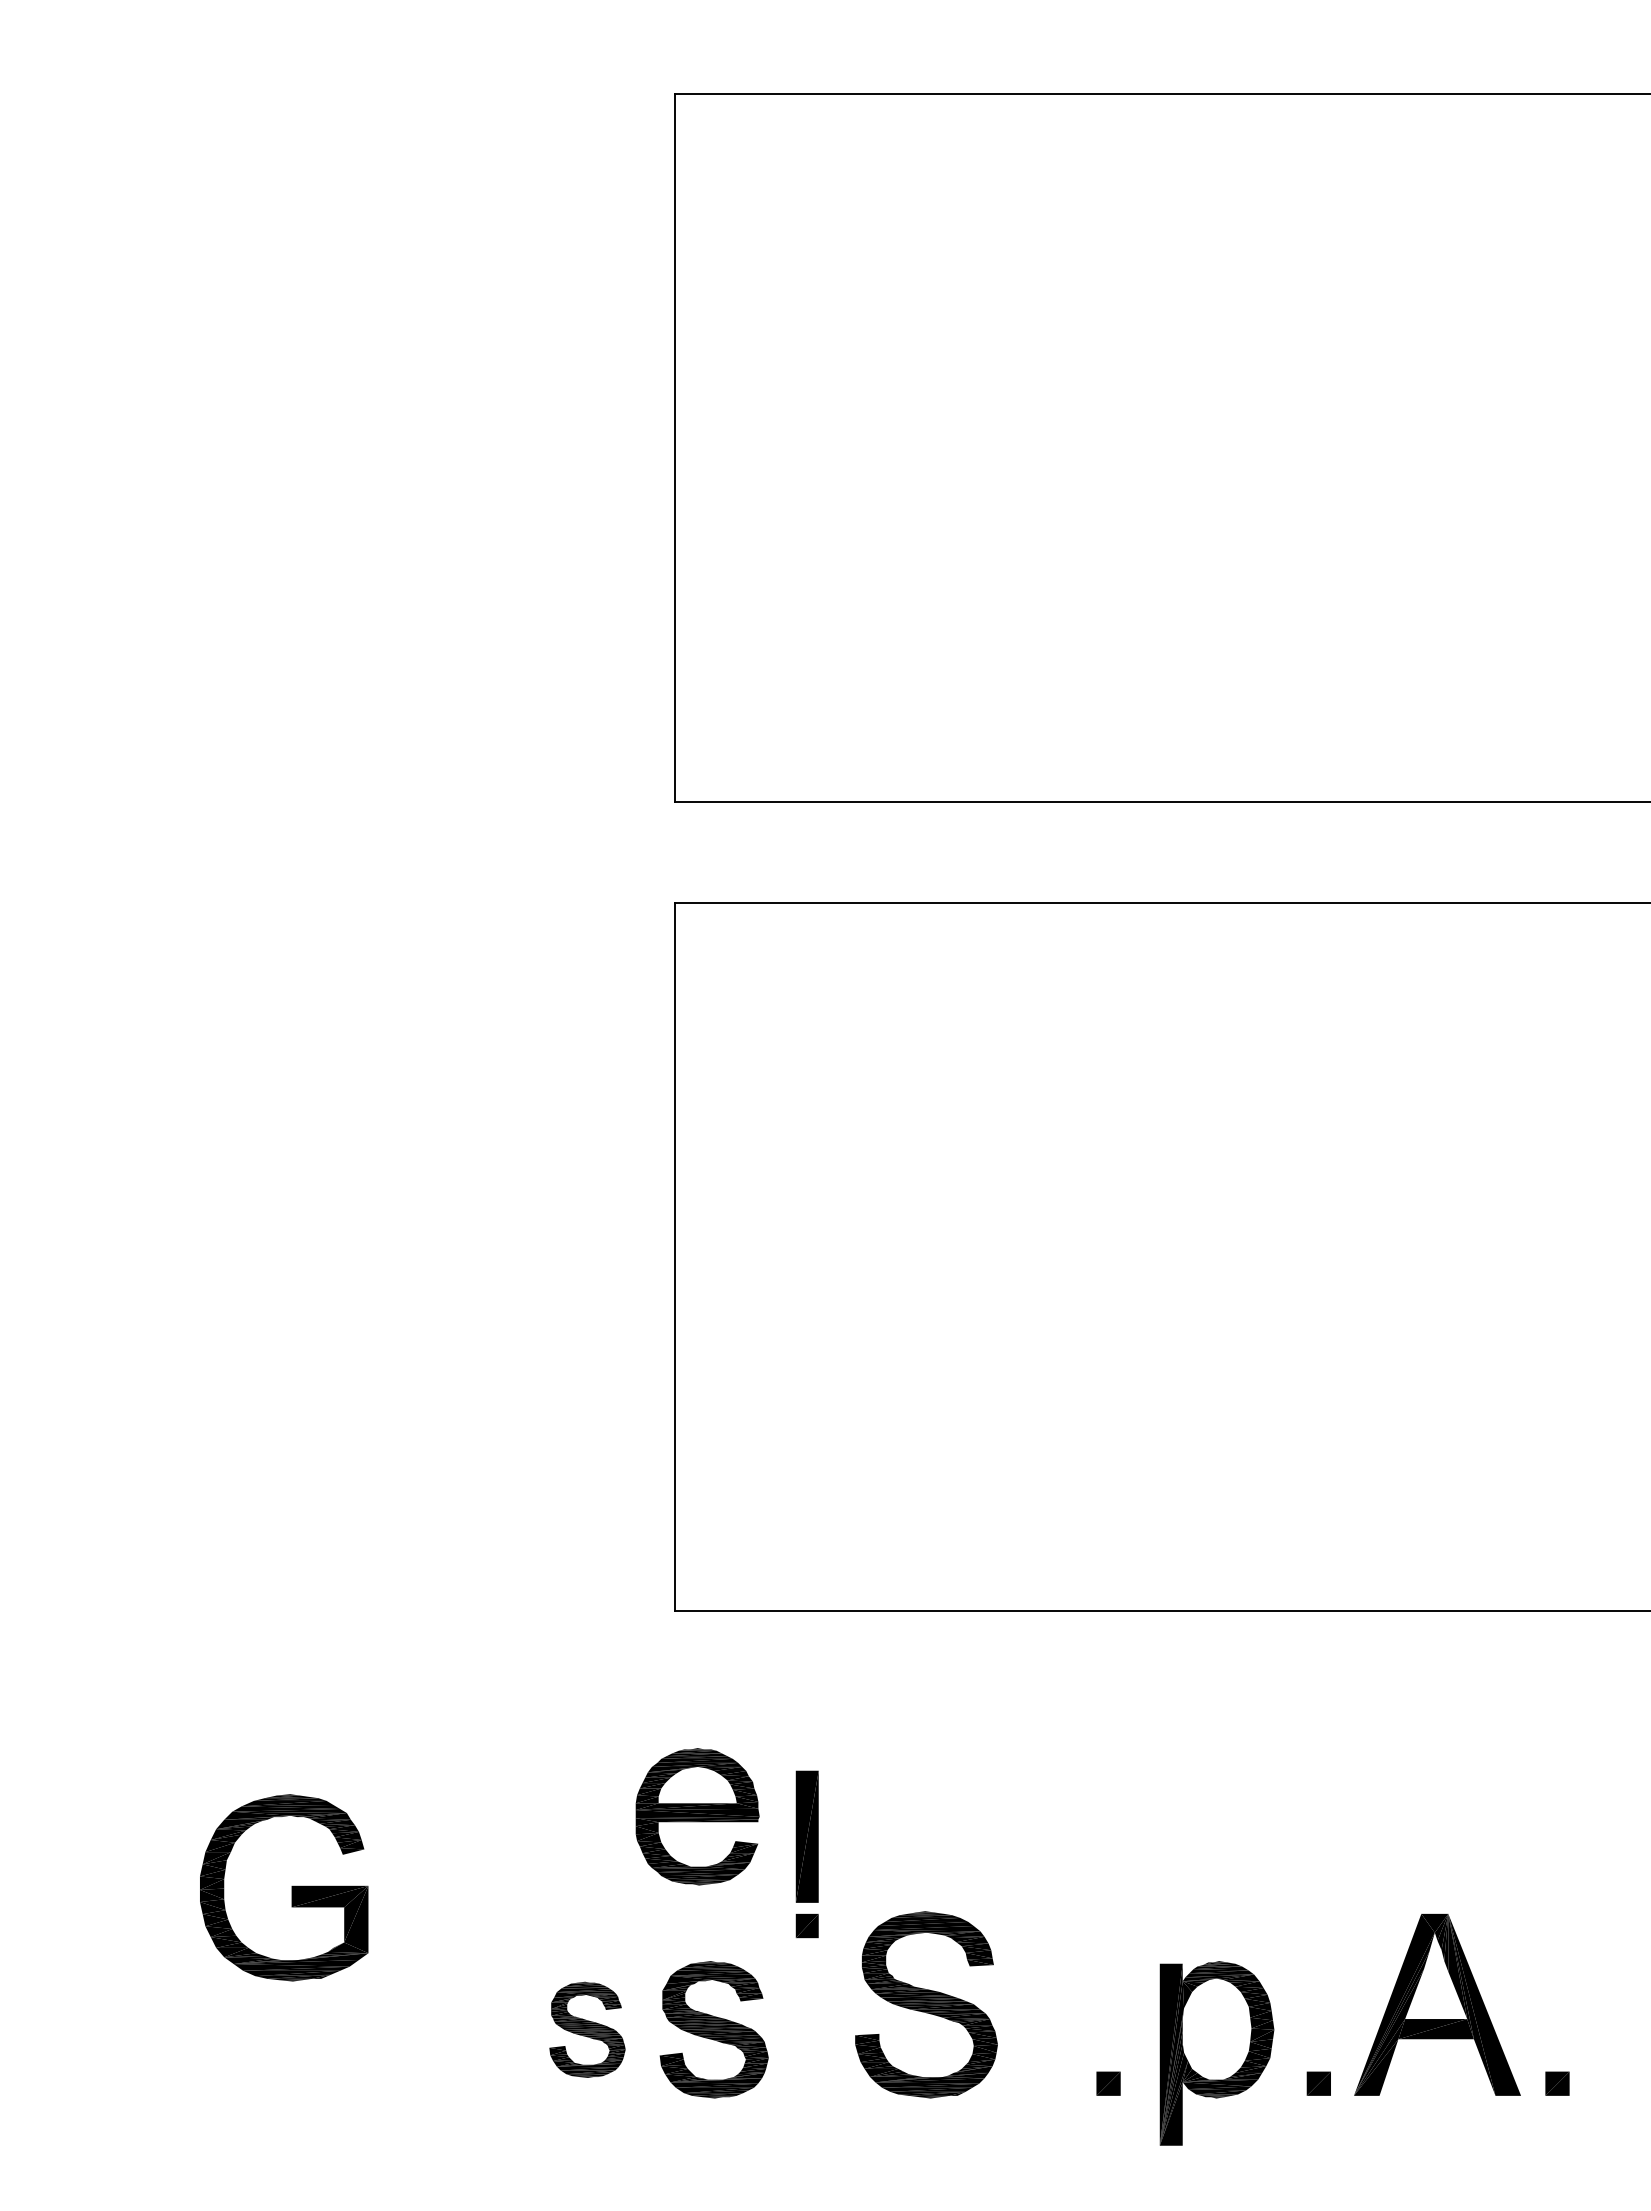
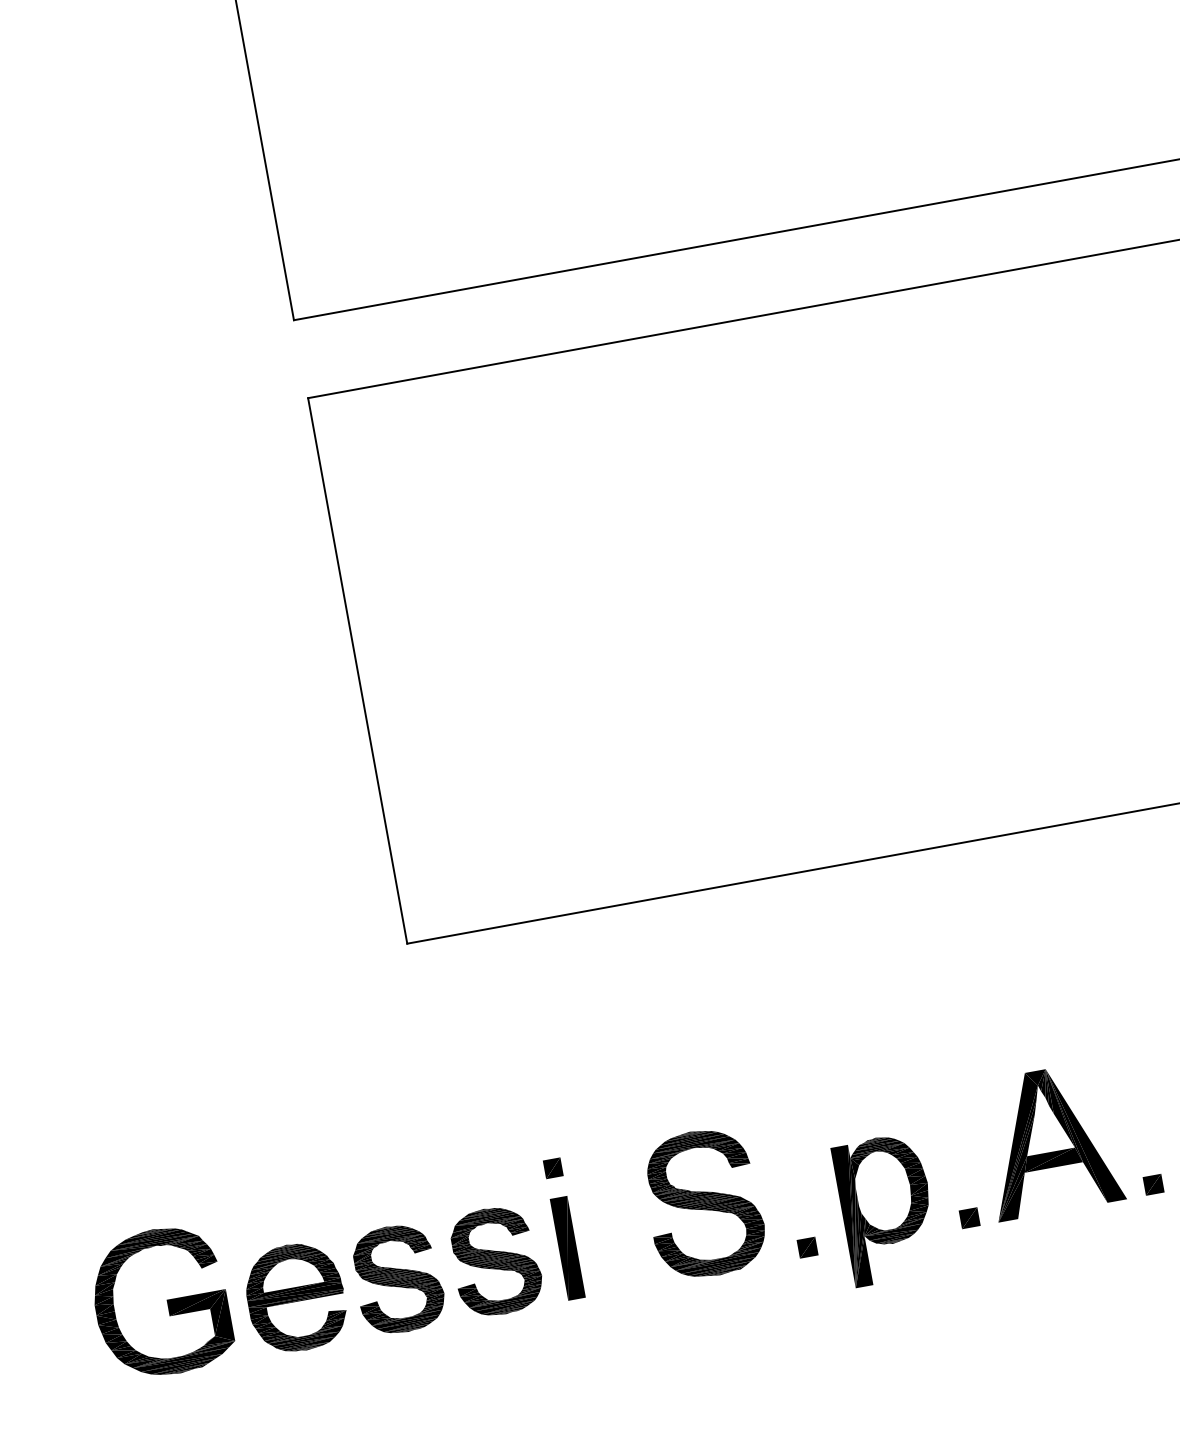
part: (697, 1816) -> (295, 1297), moved
part: (806, 1836) -> (567, 1248), moved
part: (291, 1887) -> (166, 1301), moved
part: (926, 2004) -> (703, 1203), moved
part: (587, 2029) -> (398, 1278), size x1.43

